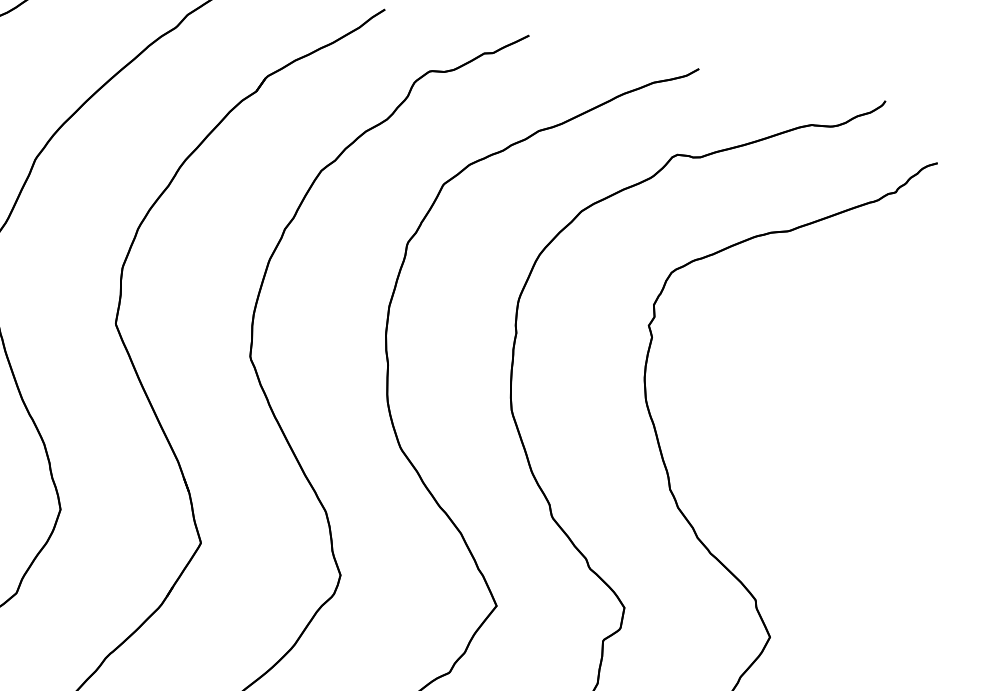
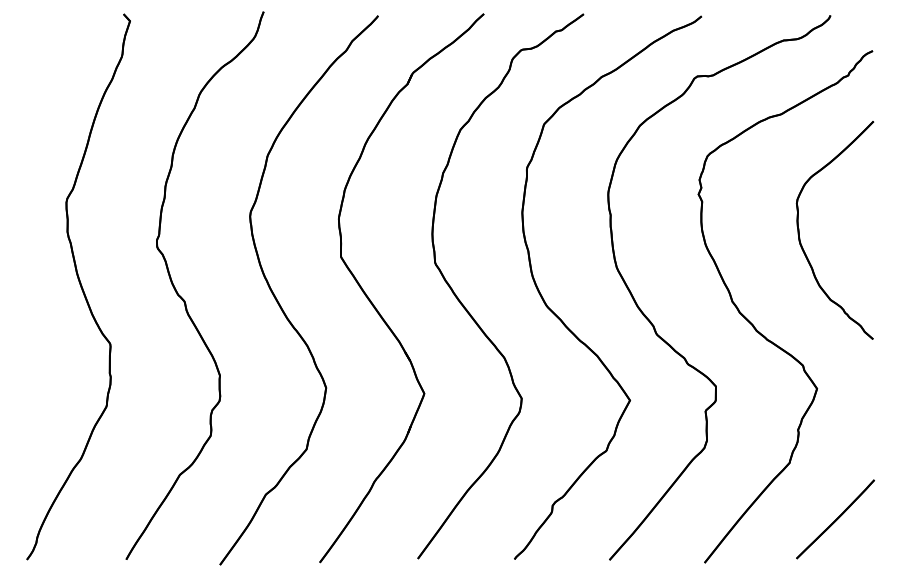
part: (784, 415) -> (800, 238), added

